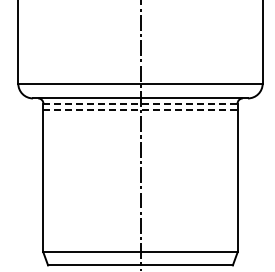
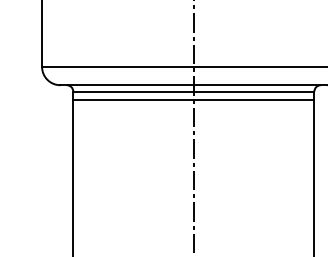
line: (140, 103) -> (193, 91), dashed -> solid
line: (140, 110) -> (193, 100), dashed -> solid

